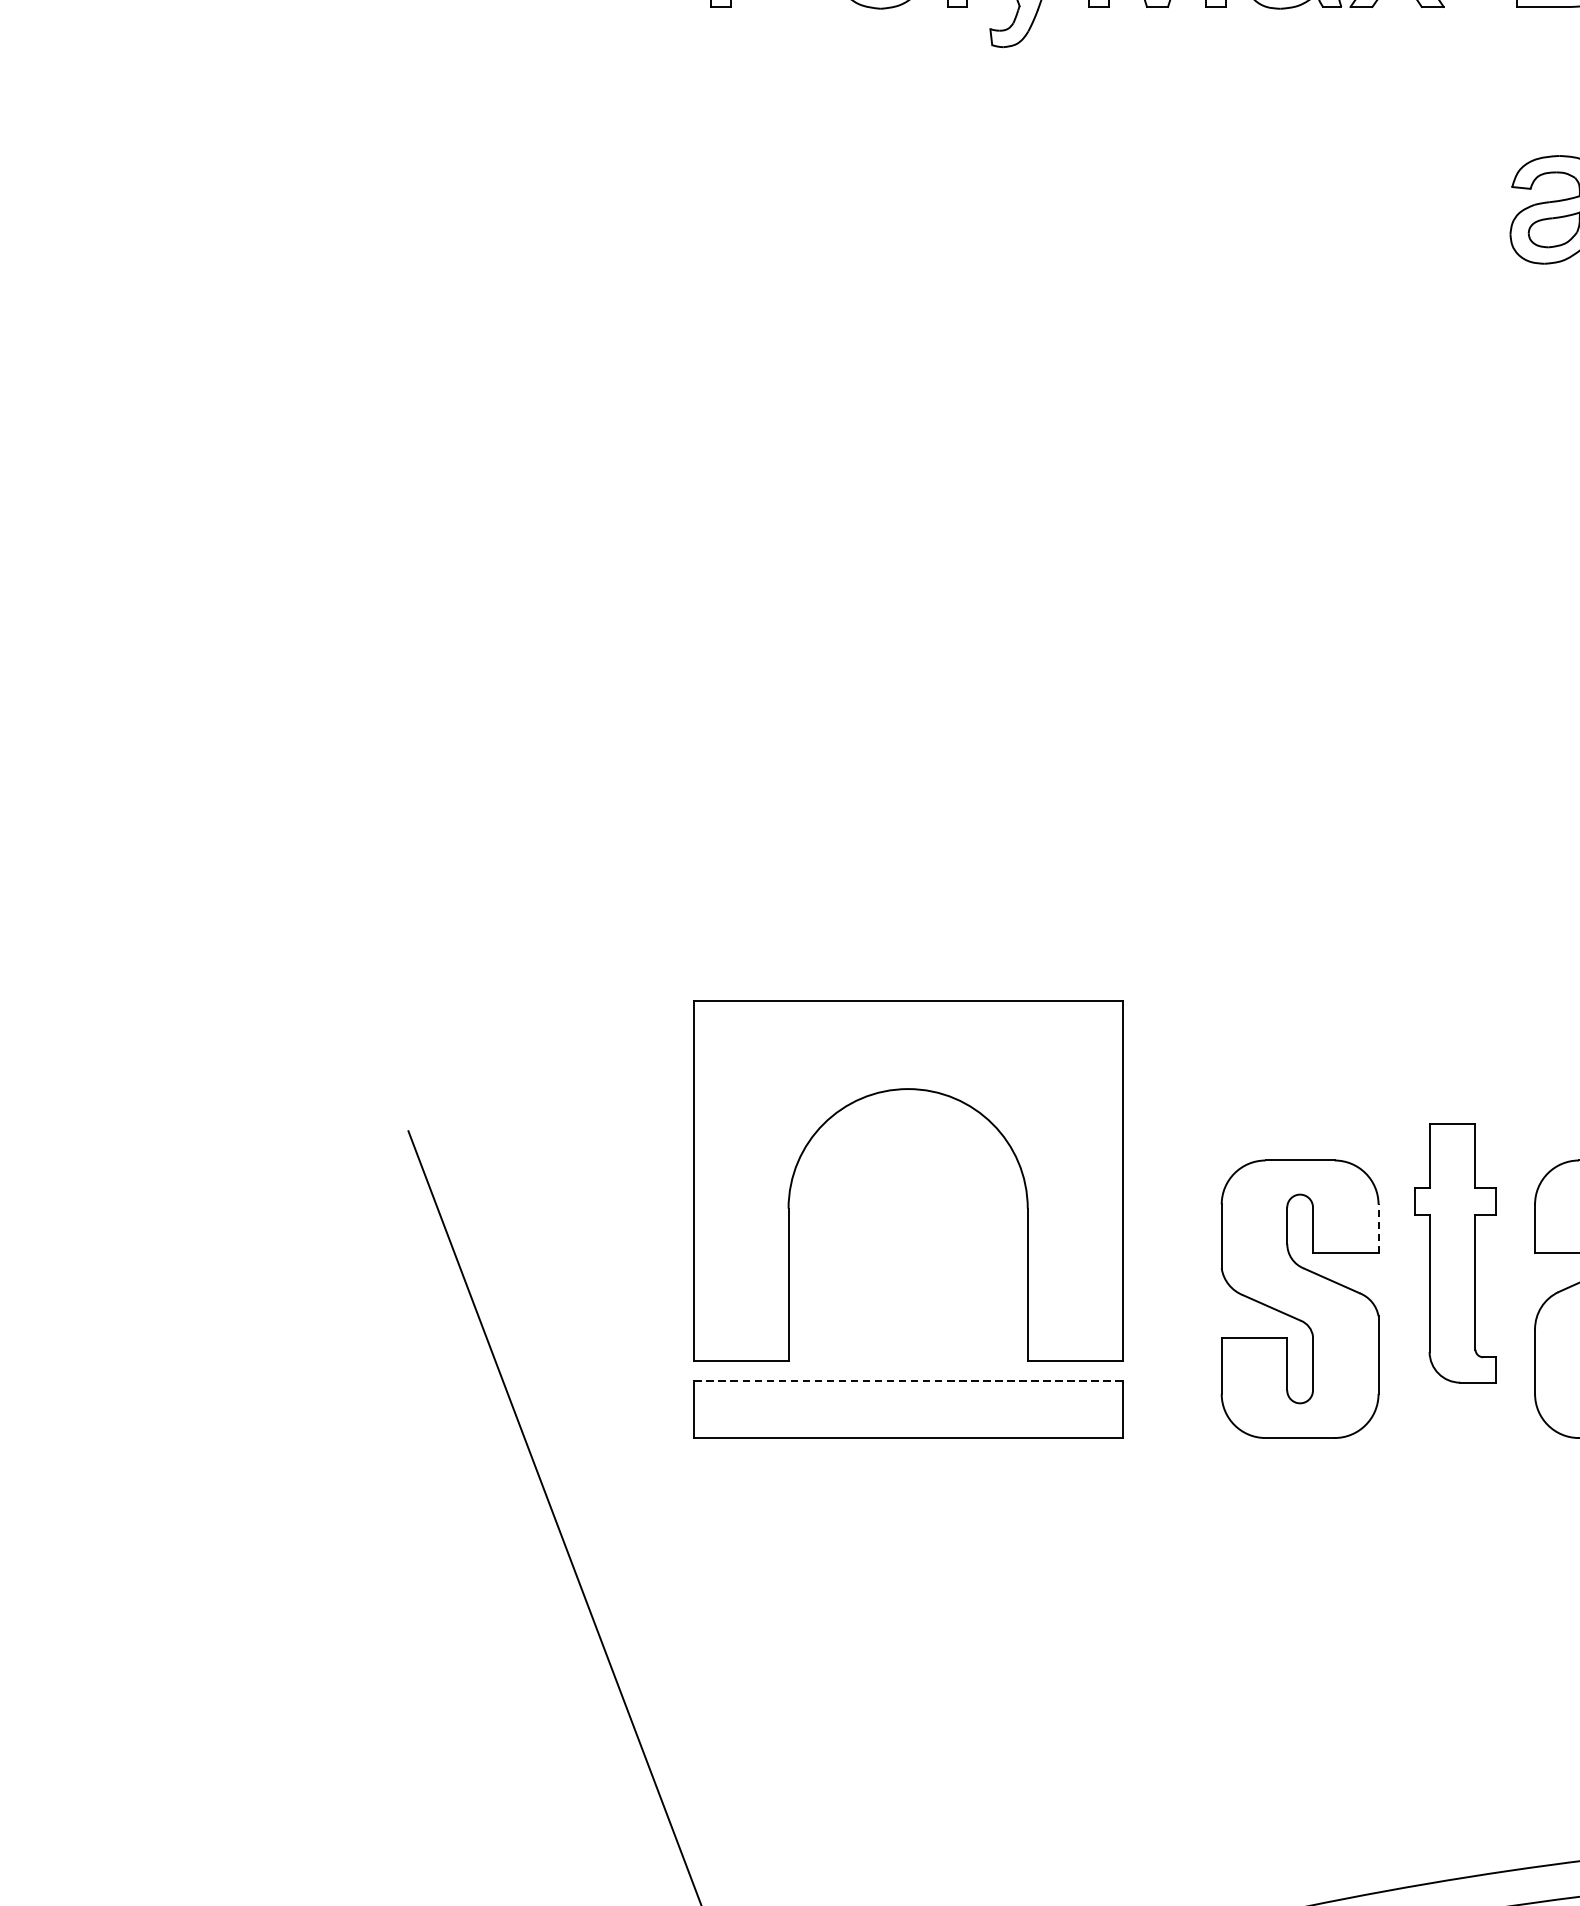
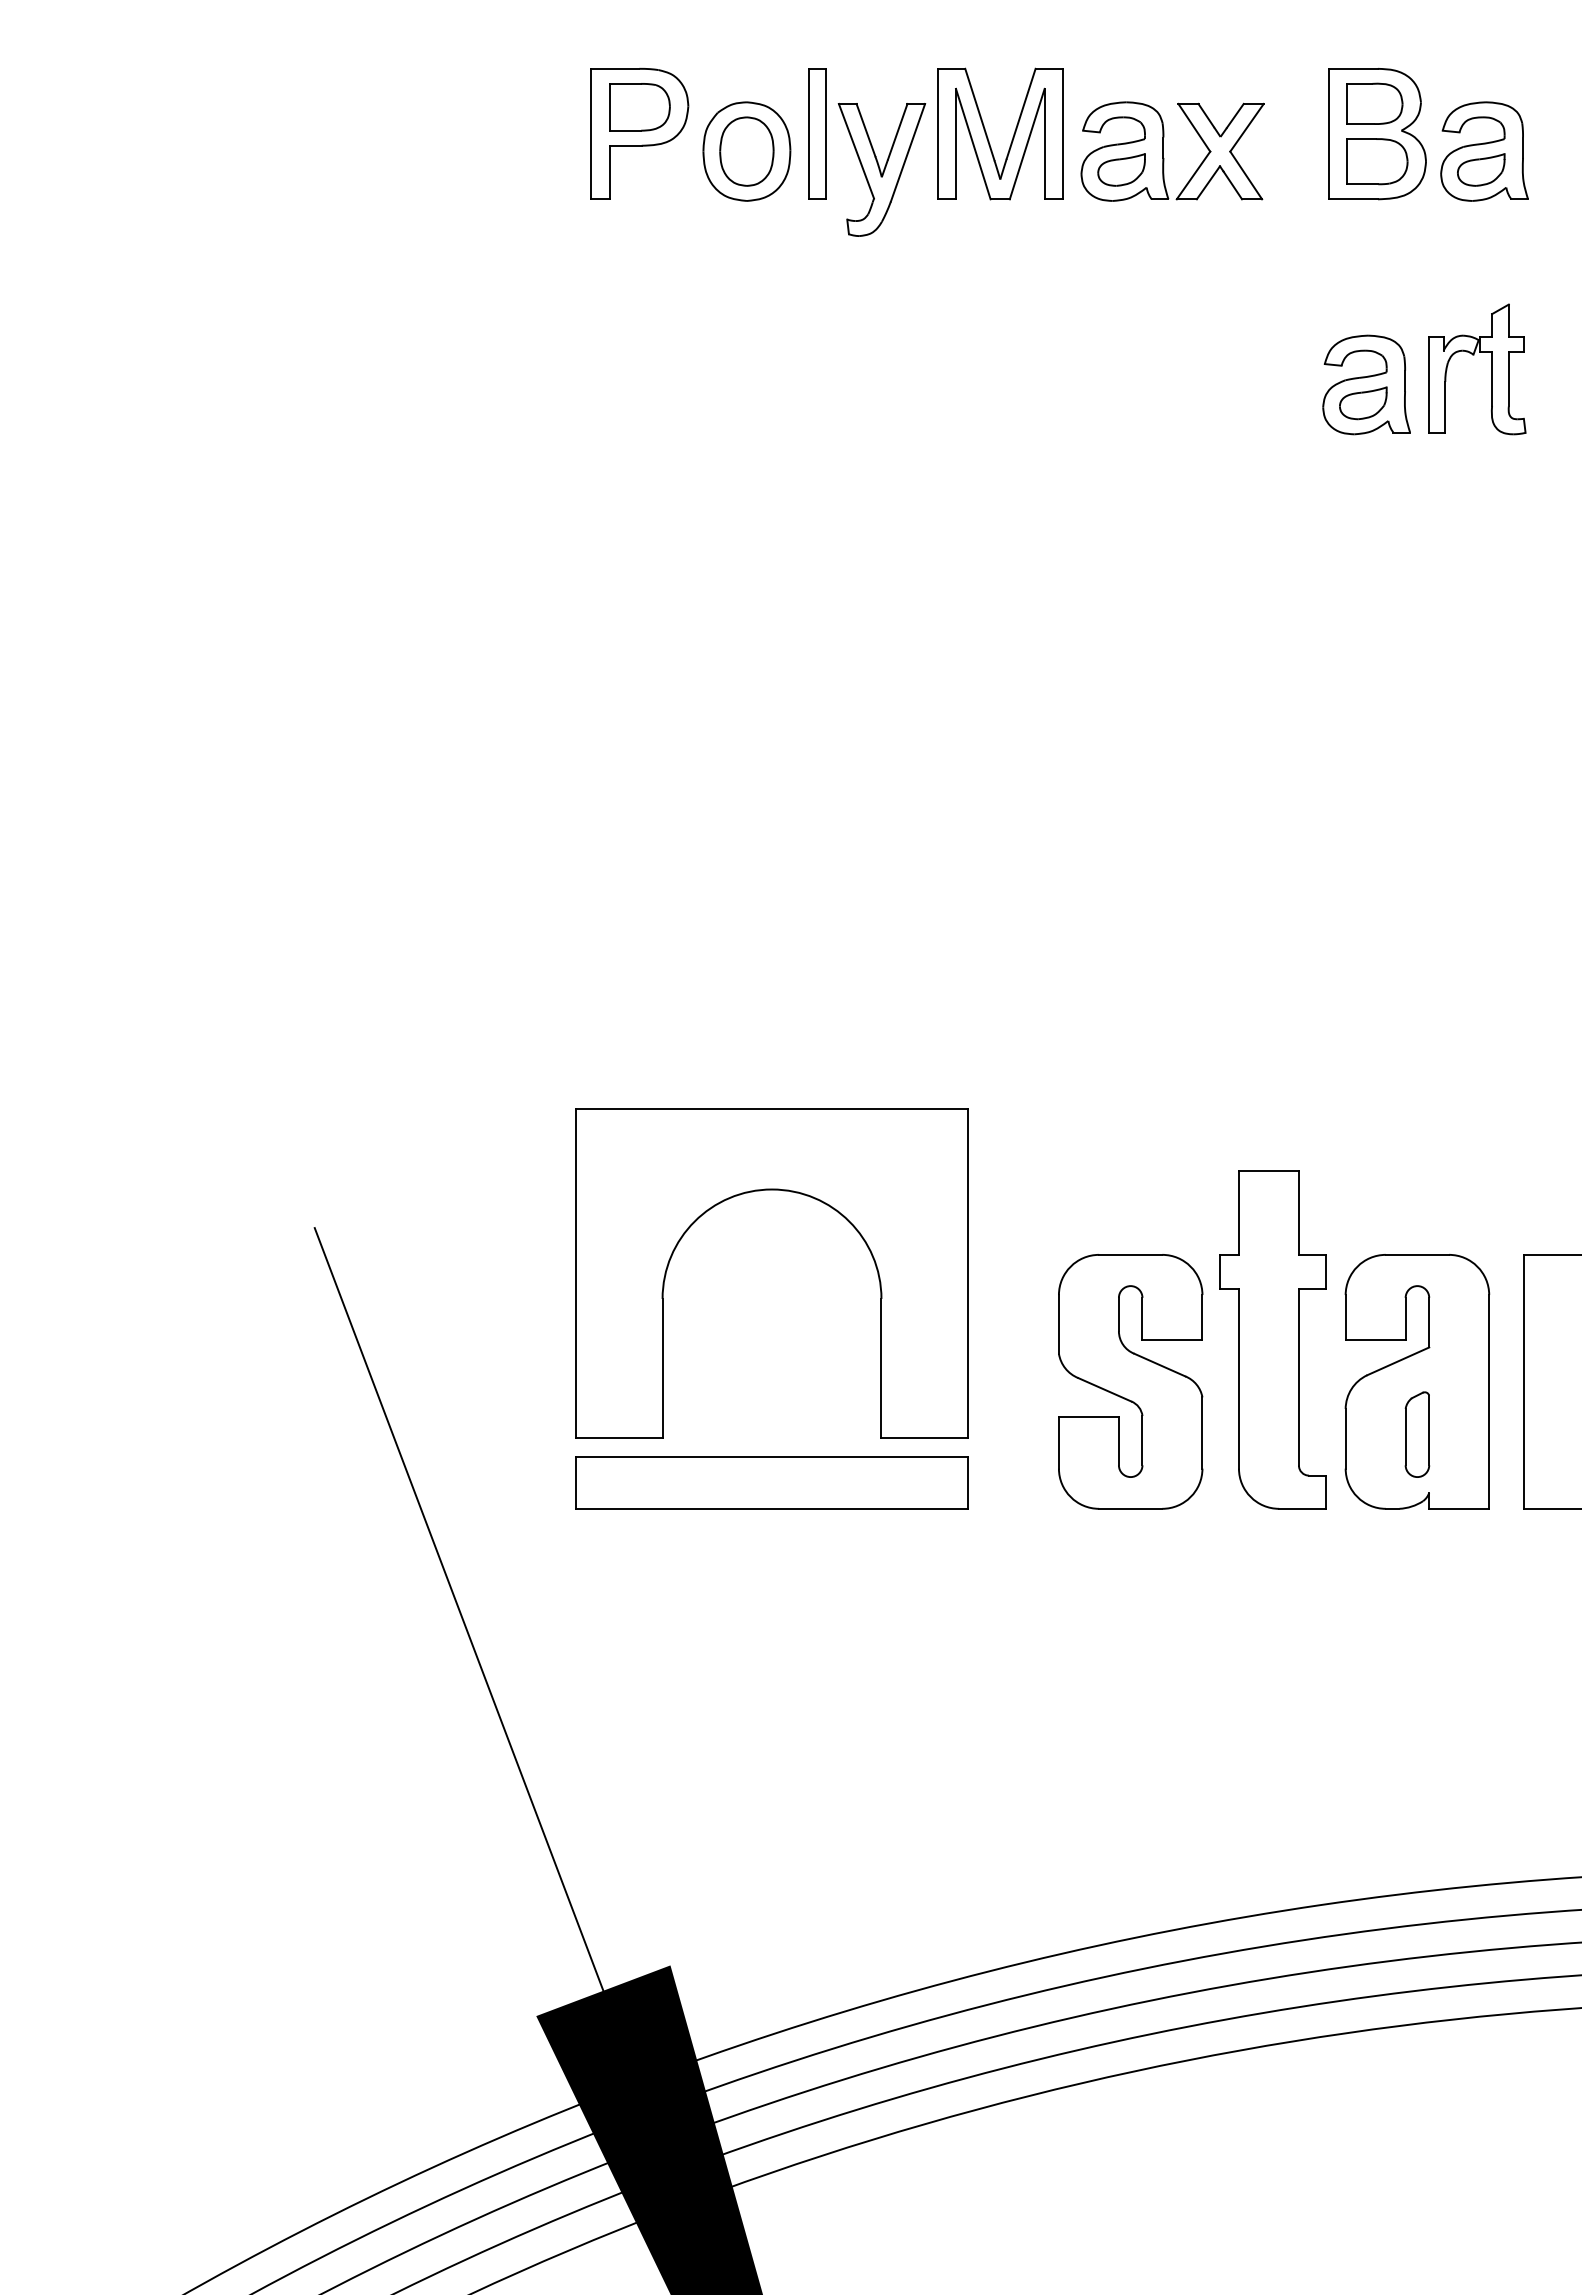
line: (1378, 1227) -> (1202, 1316), dashed -> solid
part: (1455, 1252) -> (1272, 1339), size x1.43
line: (907, 1380) -> (771, 1456), dashed -> solid

